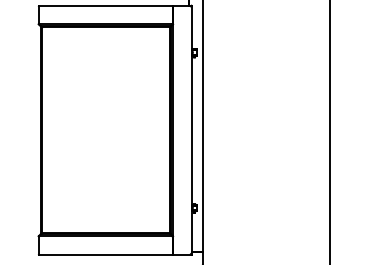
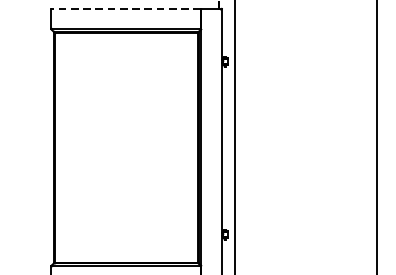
line: (105, 5) -> (125, 8), solid -> dashed

